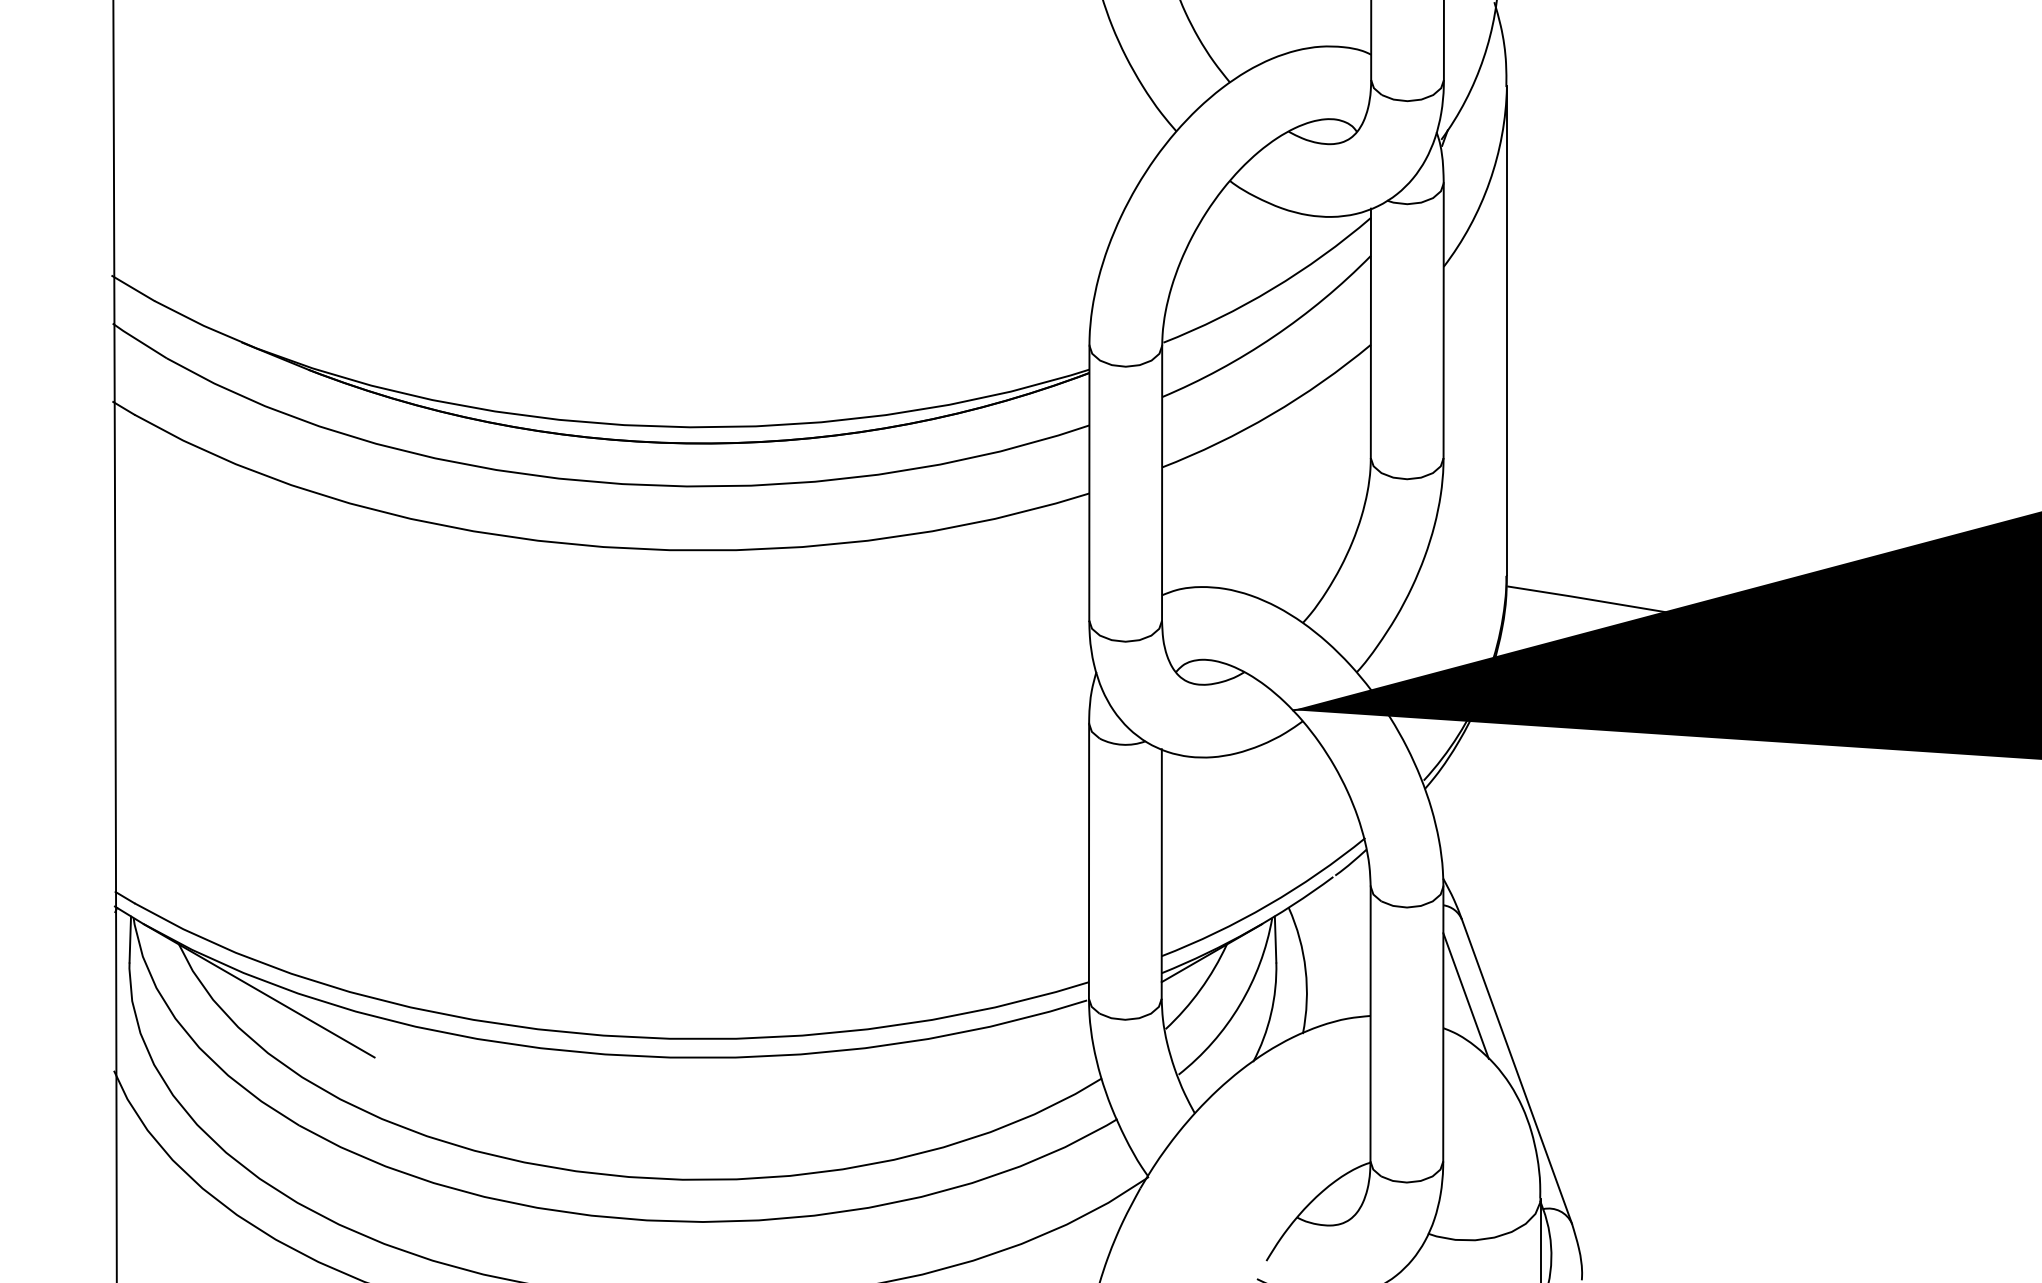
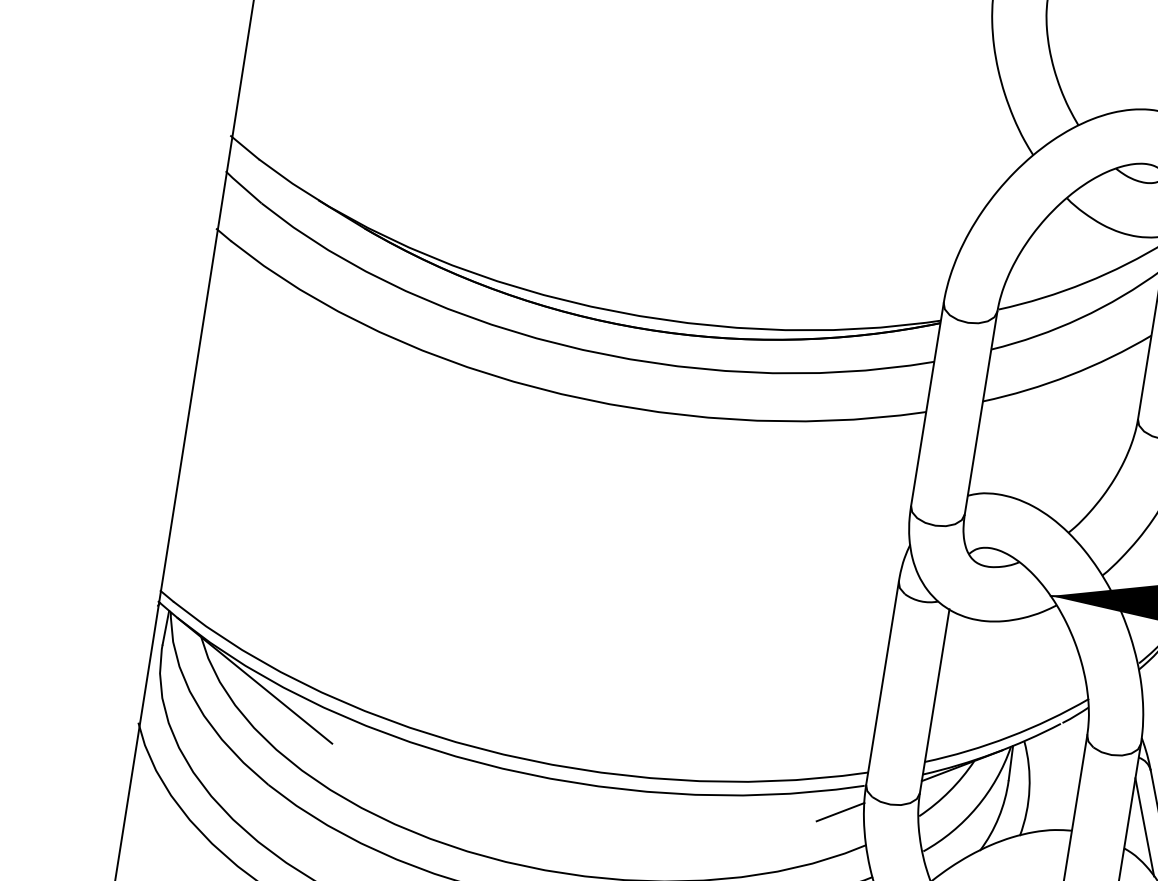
line: (1060, 1040) -> (840, 812), added

